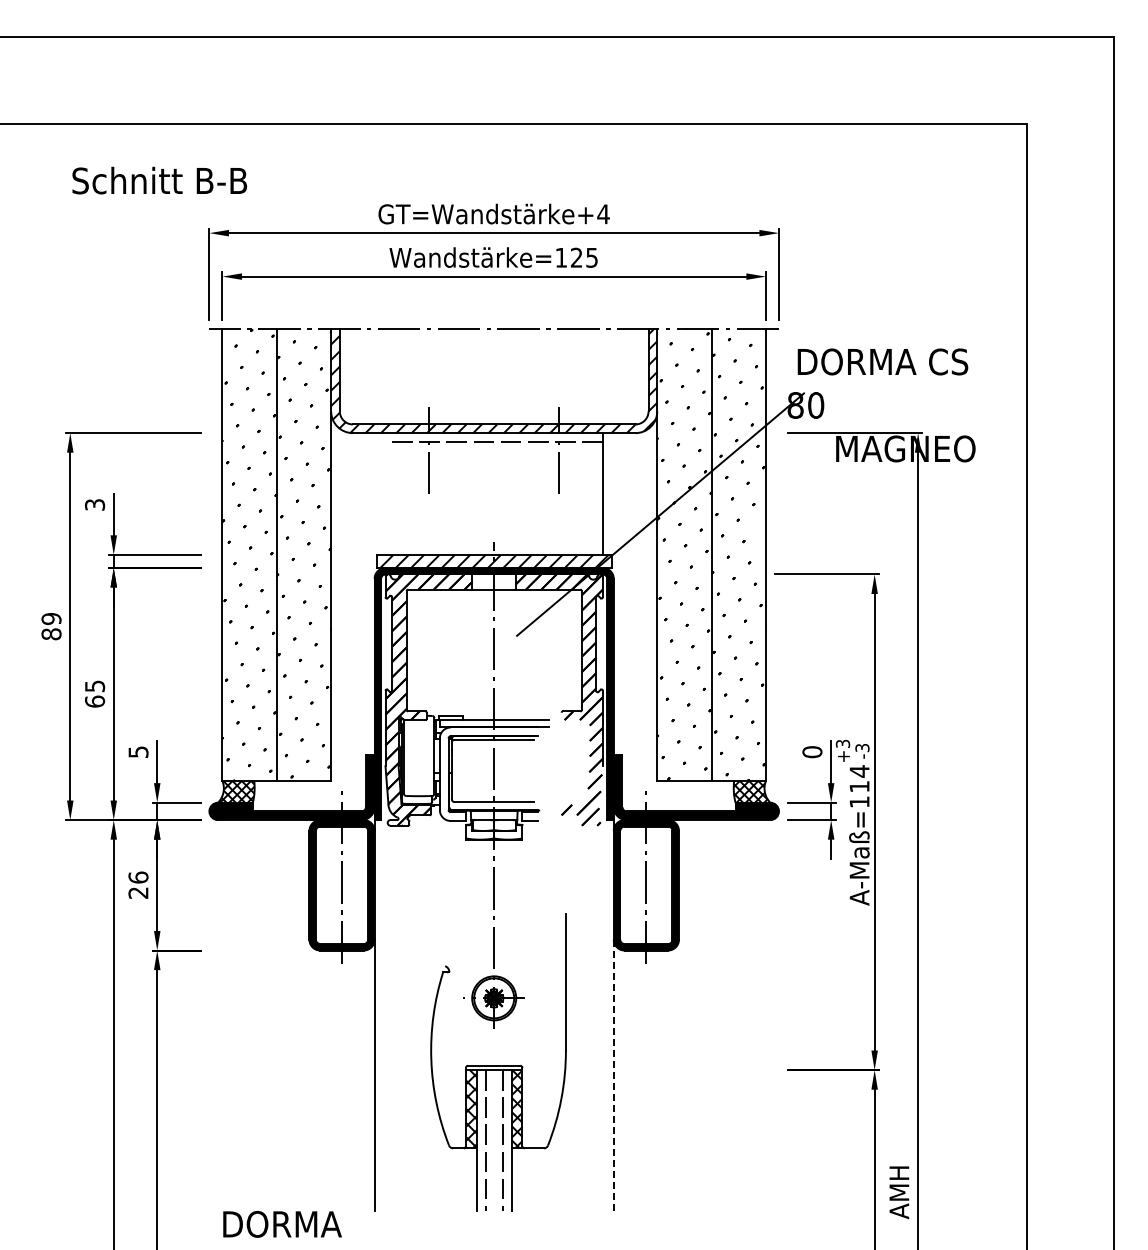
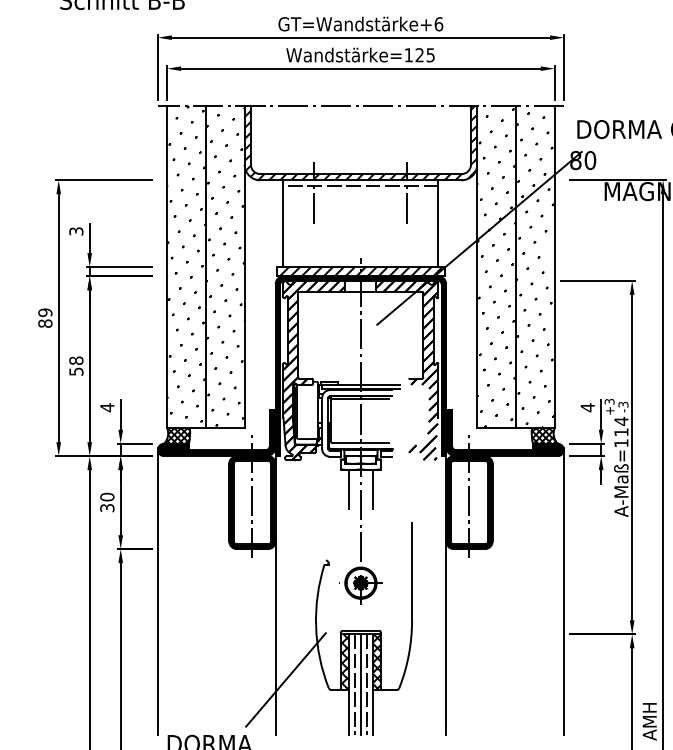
text: (603, 214) -> (438, 24), GT=Wandstärke+4 -> GT=Wandstärke+6
line: (385, 493) -> (283, 223), added
text: (95, 693) -> (76, 365), 65 -> 58
text: (138, 751) -> (107, 407), 5 -> 4
text: (812, 751) -> (587, 407), 0 -> 4
line: (476, 866) -> (348, 489), added
line: (511, 866) -> (373, 489), added
text: (138, 884) -> (107, 502), 26 -> 30
line: (209, 1010) -> (157, 591), added
line: (778, 1010) -> (563, 591), added
line: (613, 1075) -> (445, 638), dashed -> solid
line: (388, 1133) -> (285, 679), added
line: (494, 1140) -> (361, 684), added

